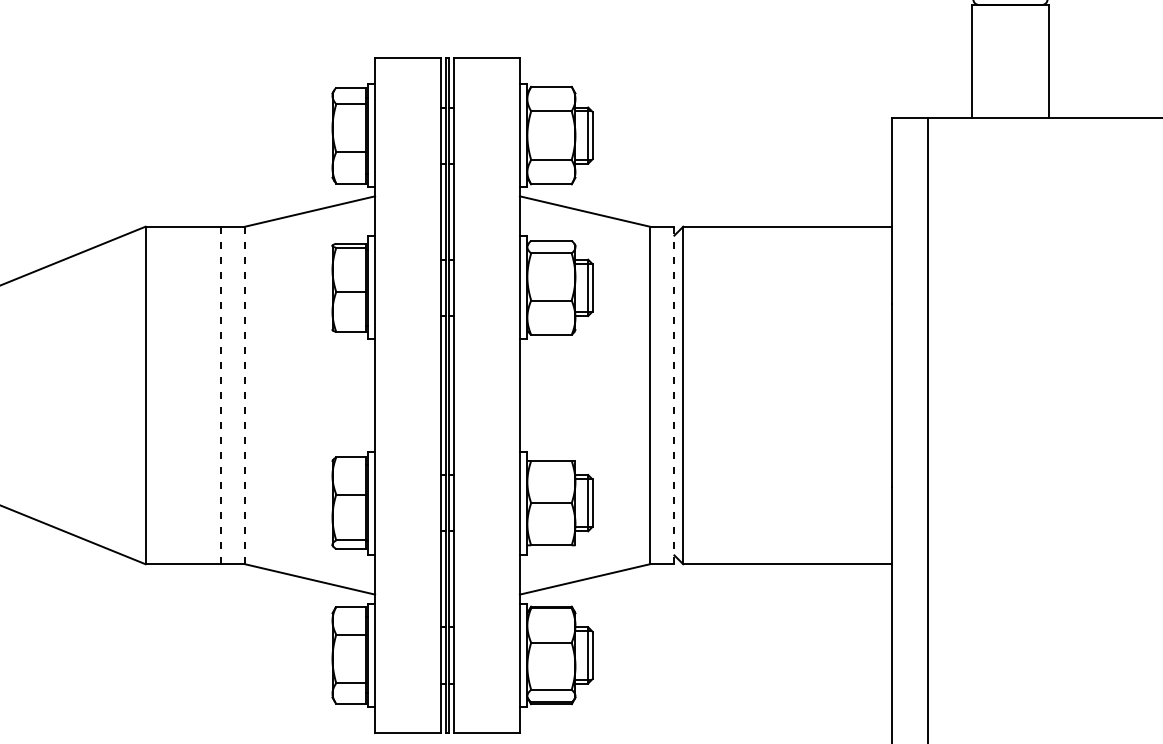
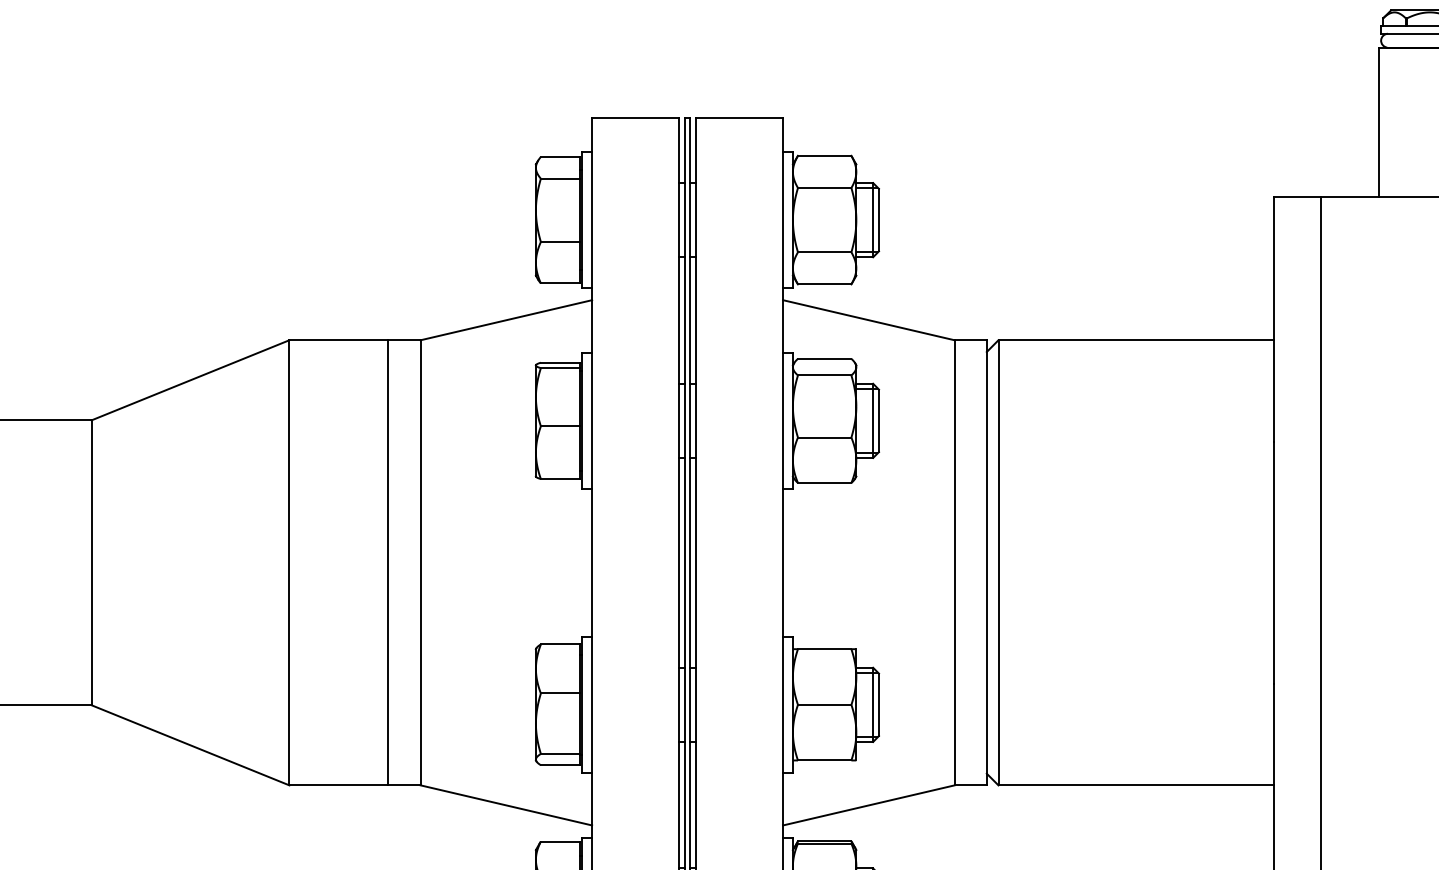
line: (220, 395) -> (388, 562), dashed -> solid
line: (245, 395) -> (421, 562), dashed -> solid
line: (674, 395) -> (986, 562), dashed -> solid

